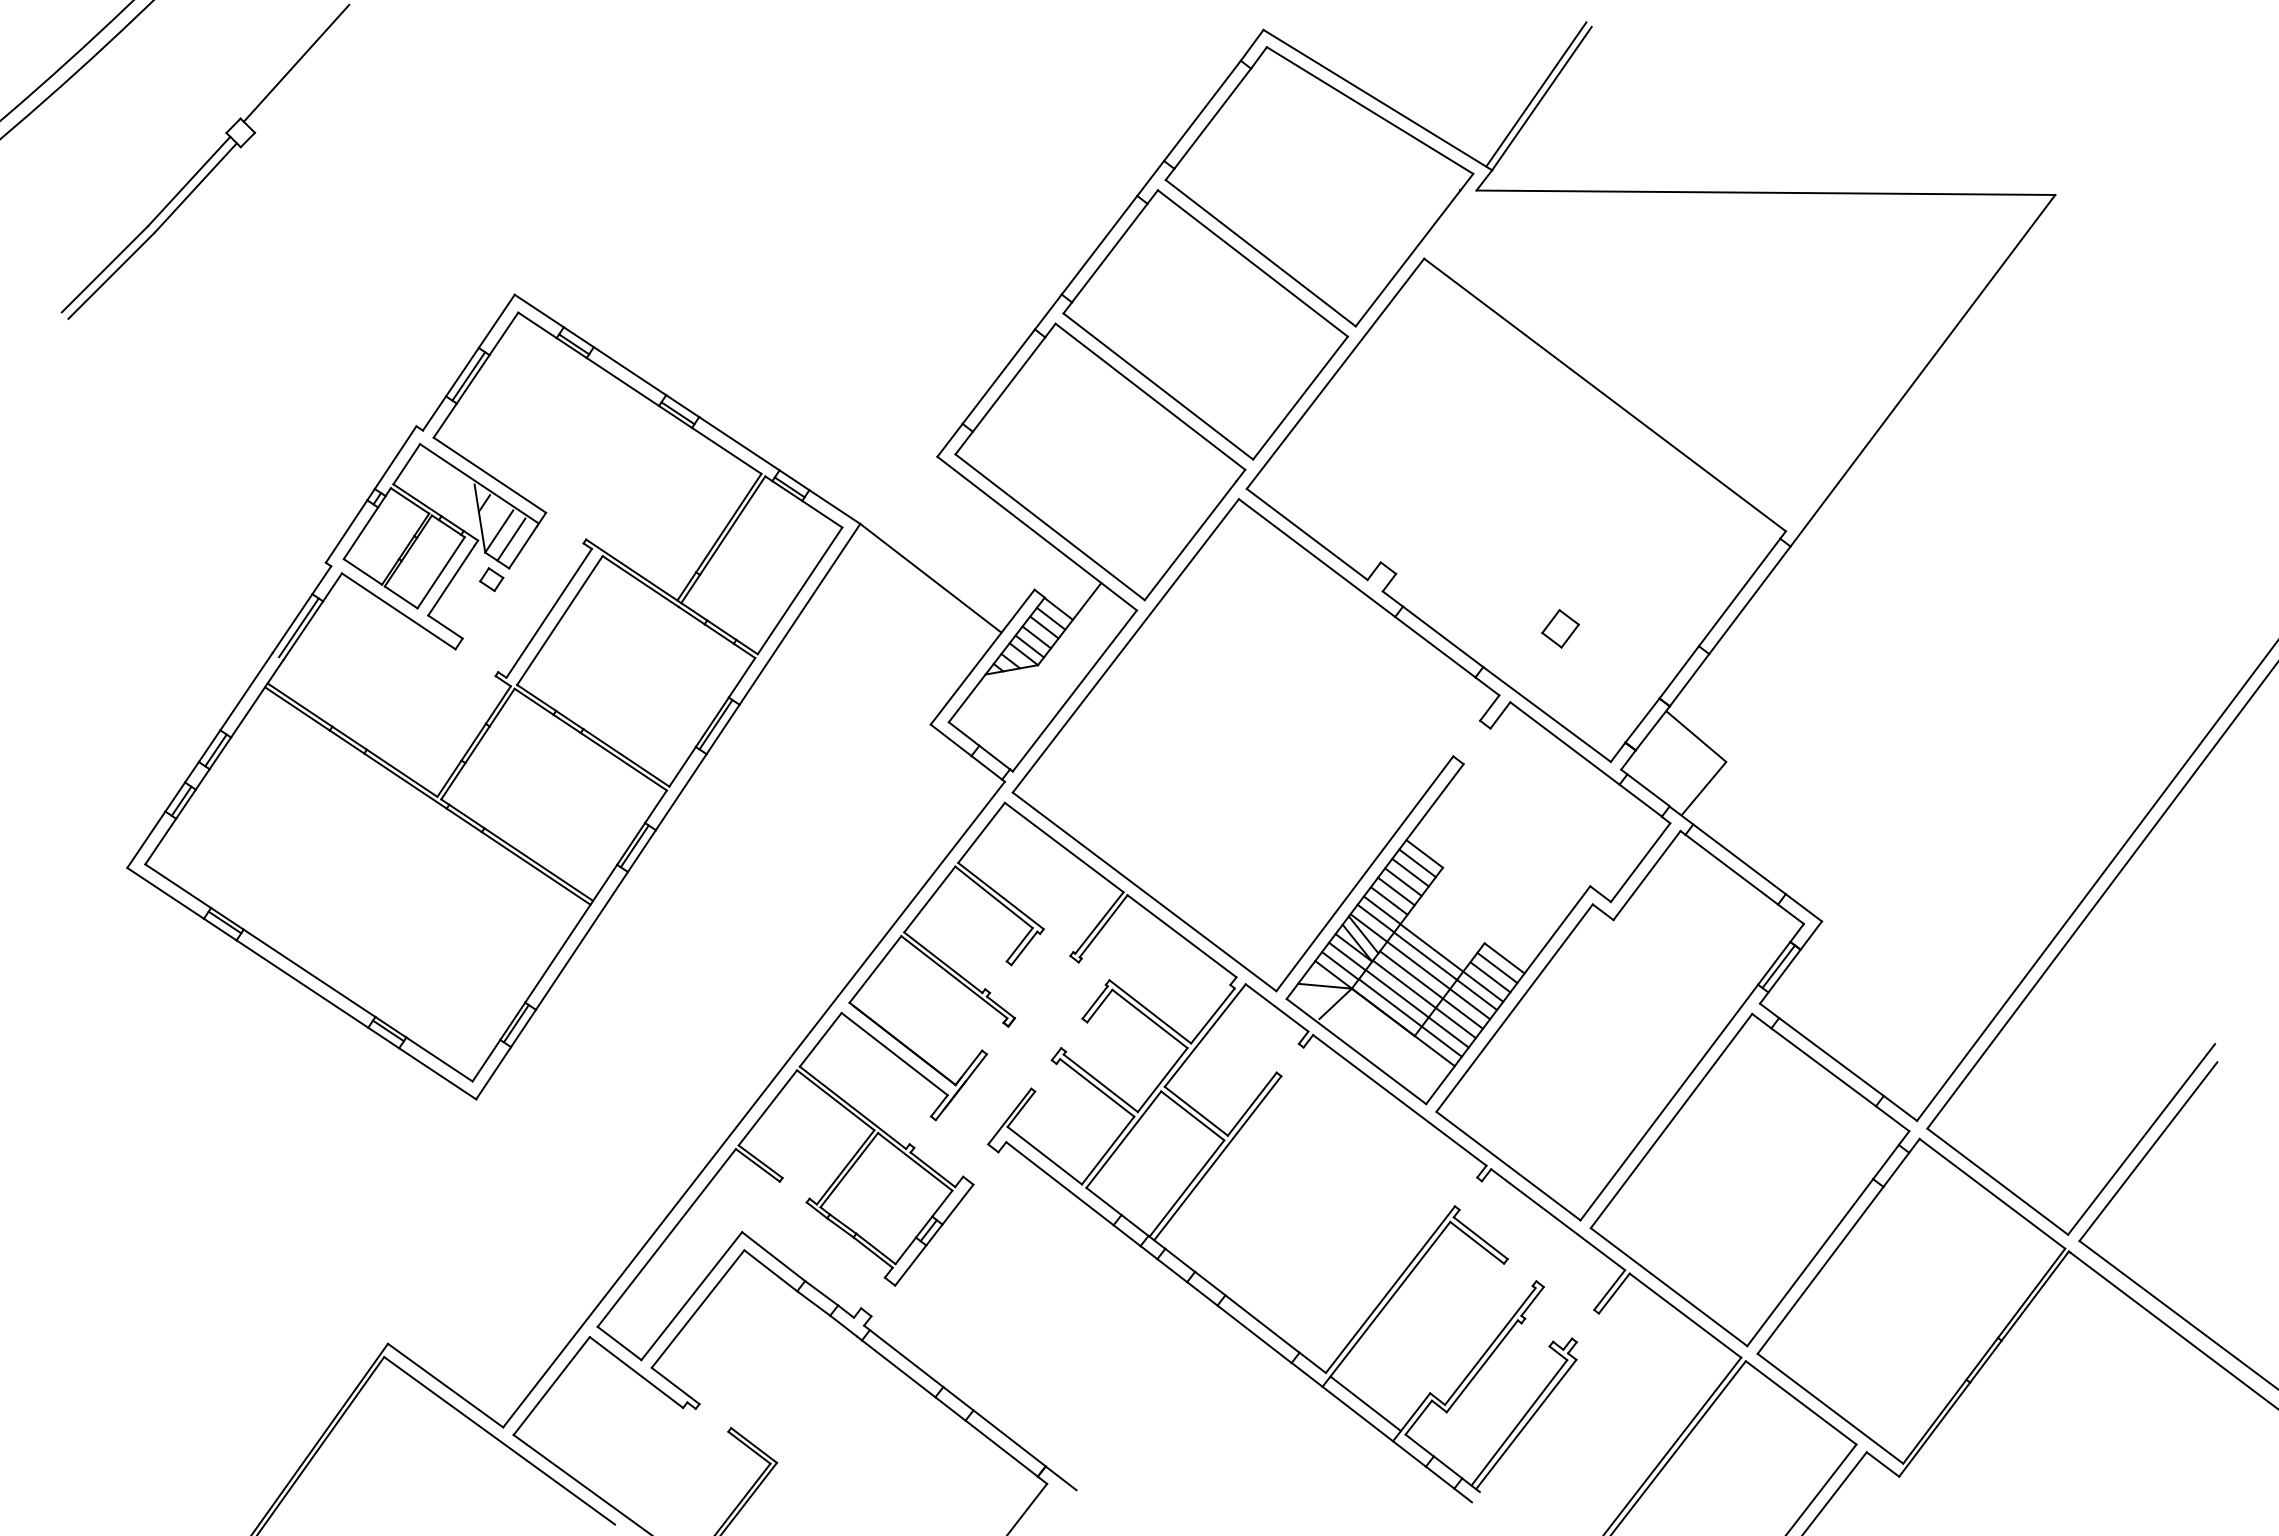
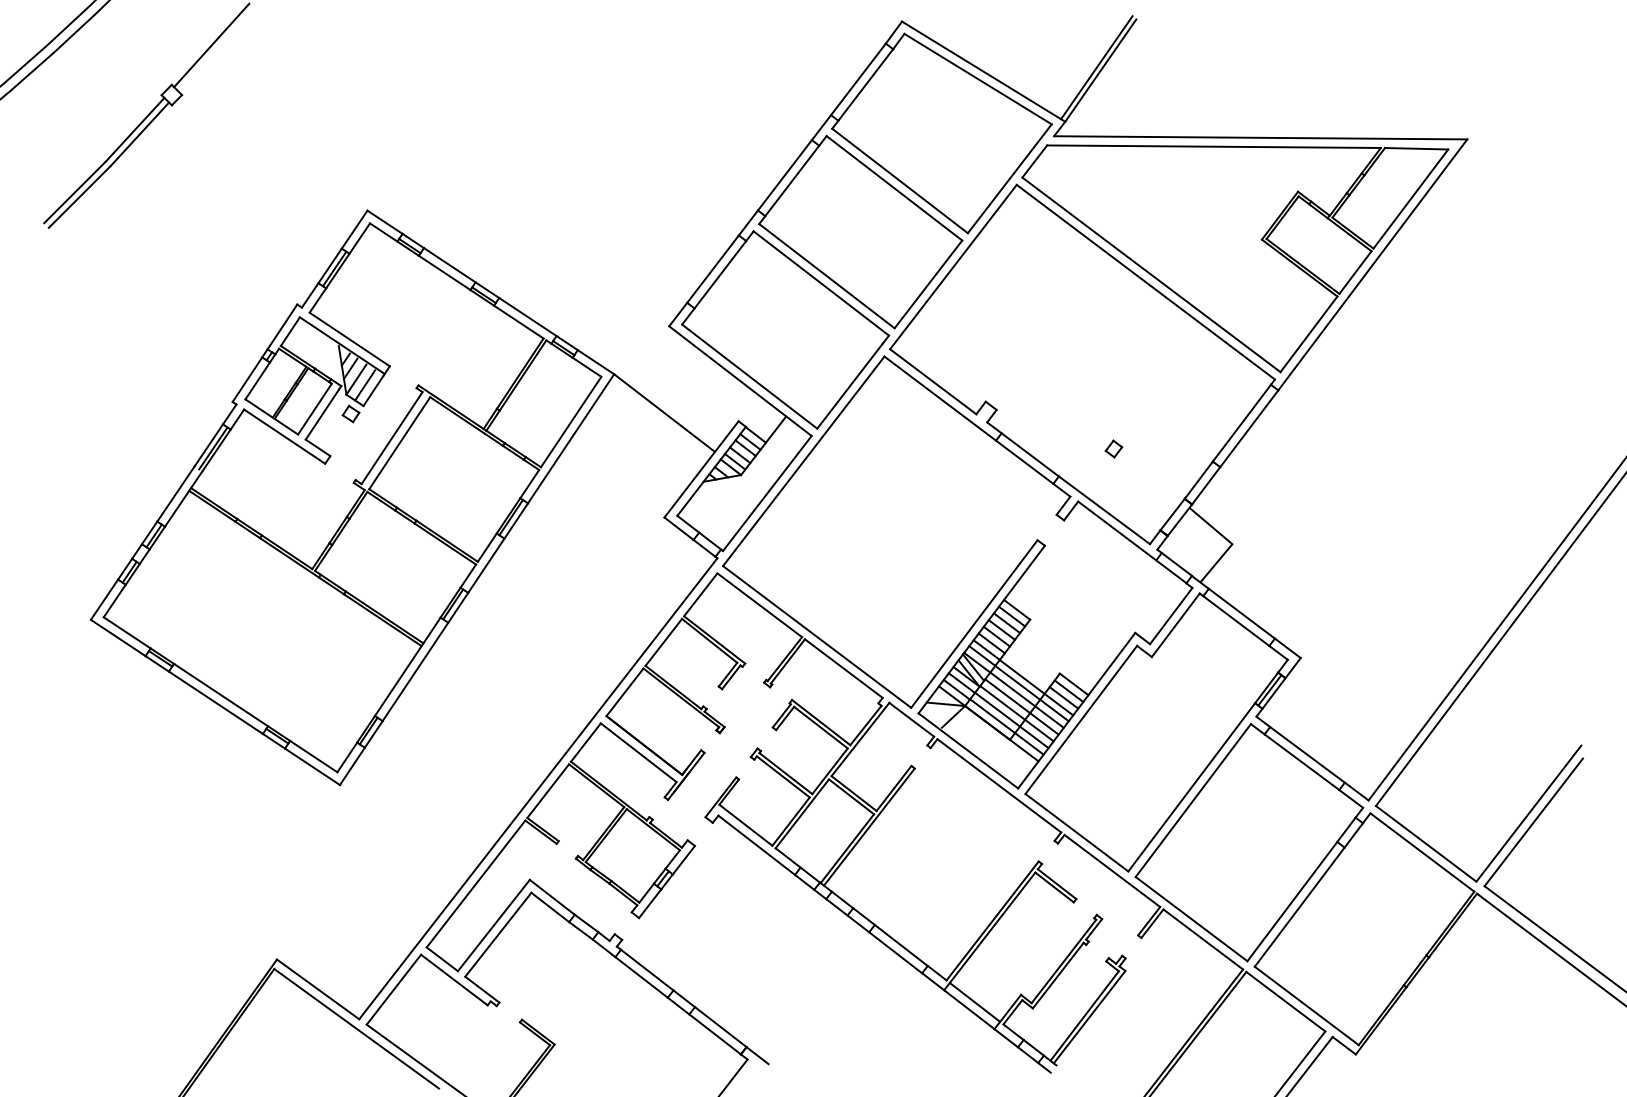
part: (1730, 362) -> (1235, 259), added
line: (490, 516) -> (350, 368), added
part: (1559, 628) -> (1113, 448), size x0.62

